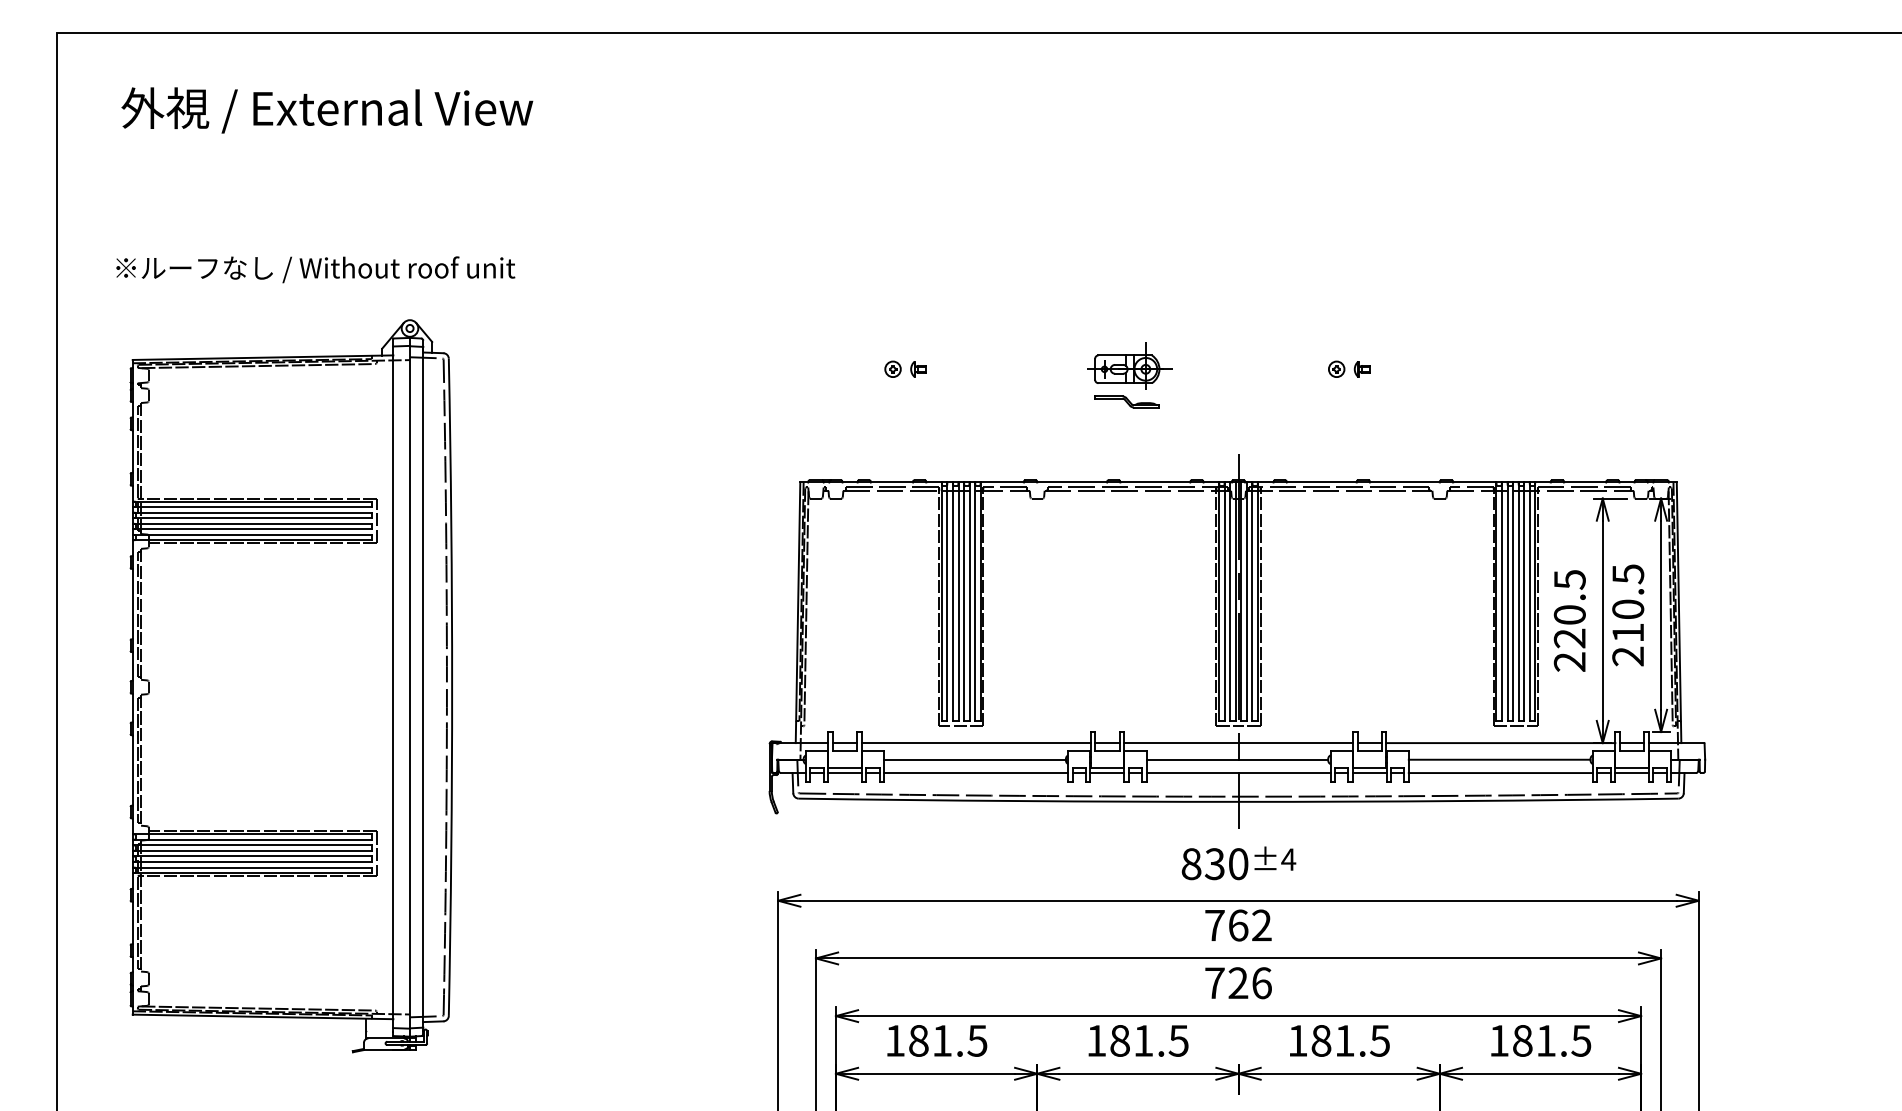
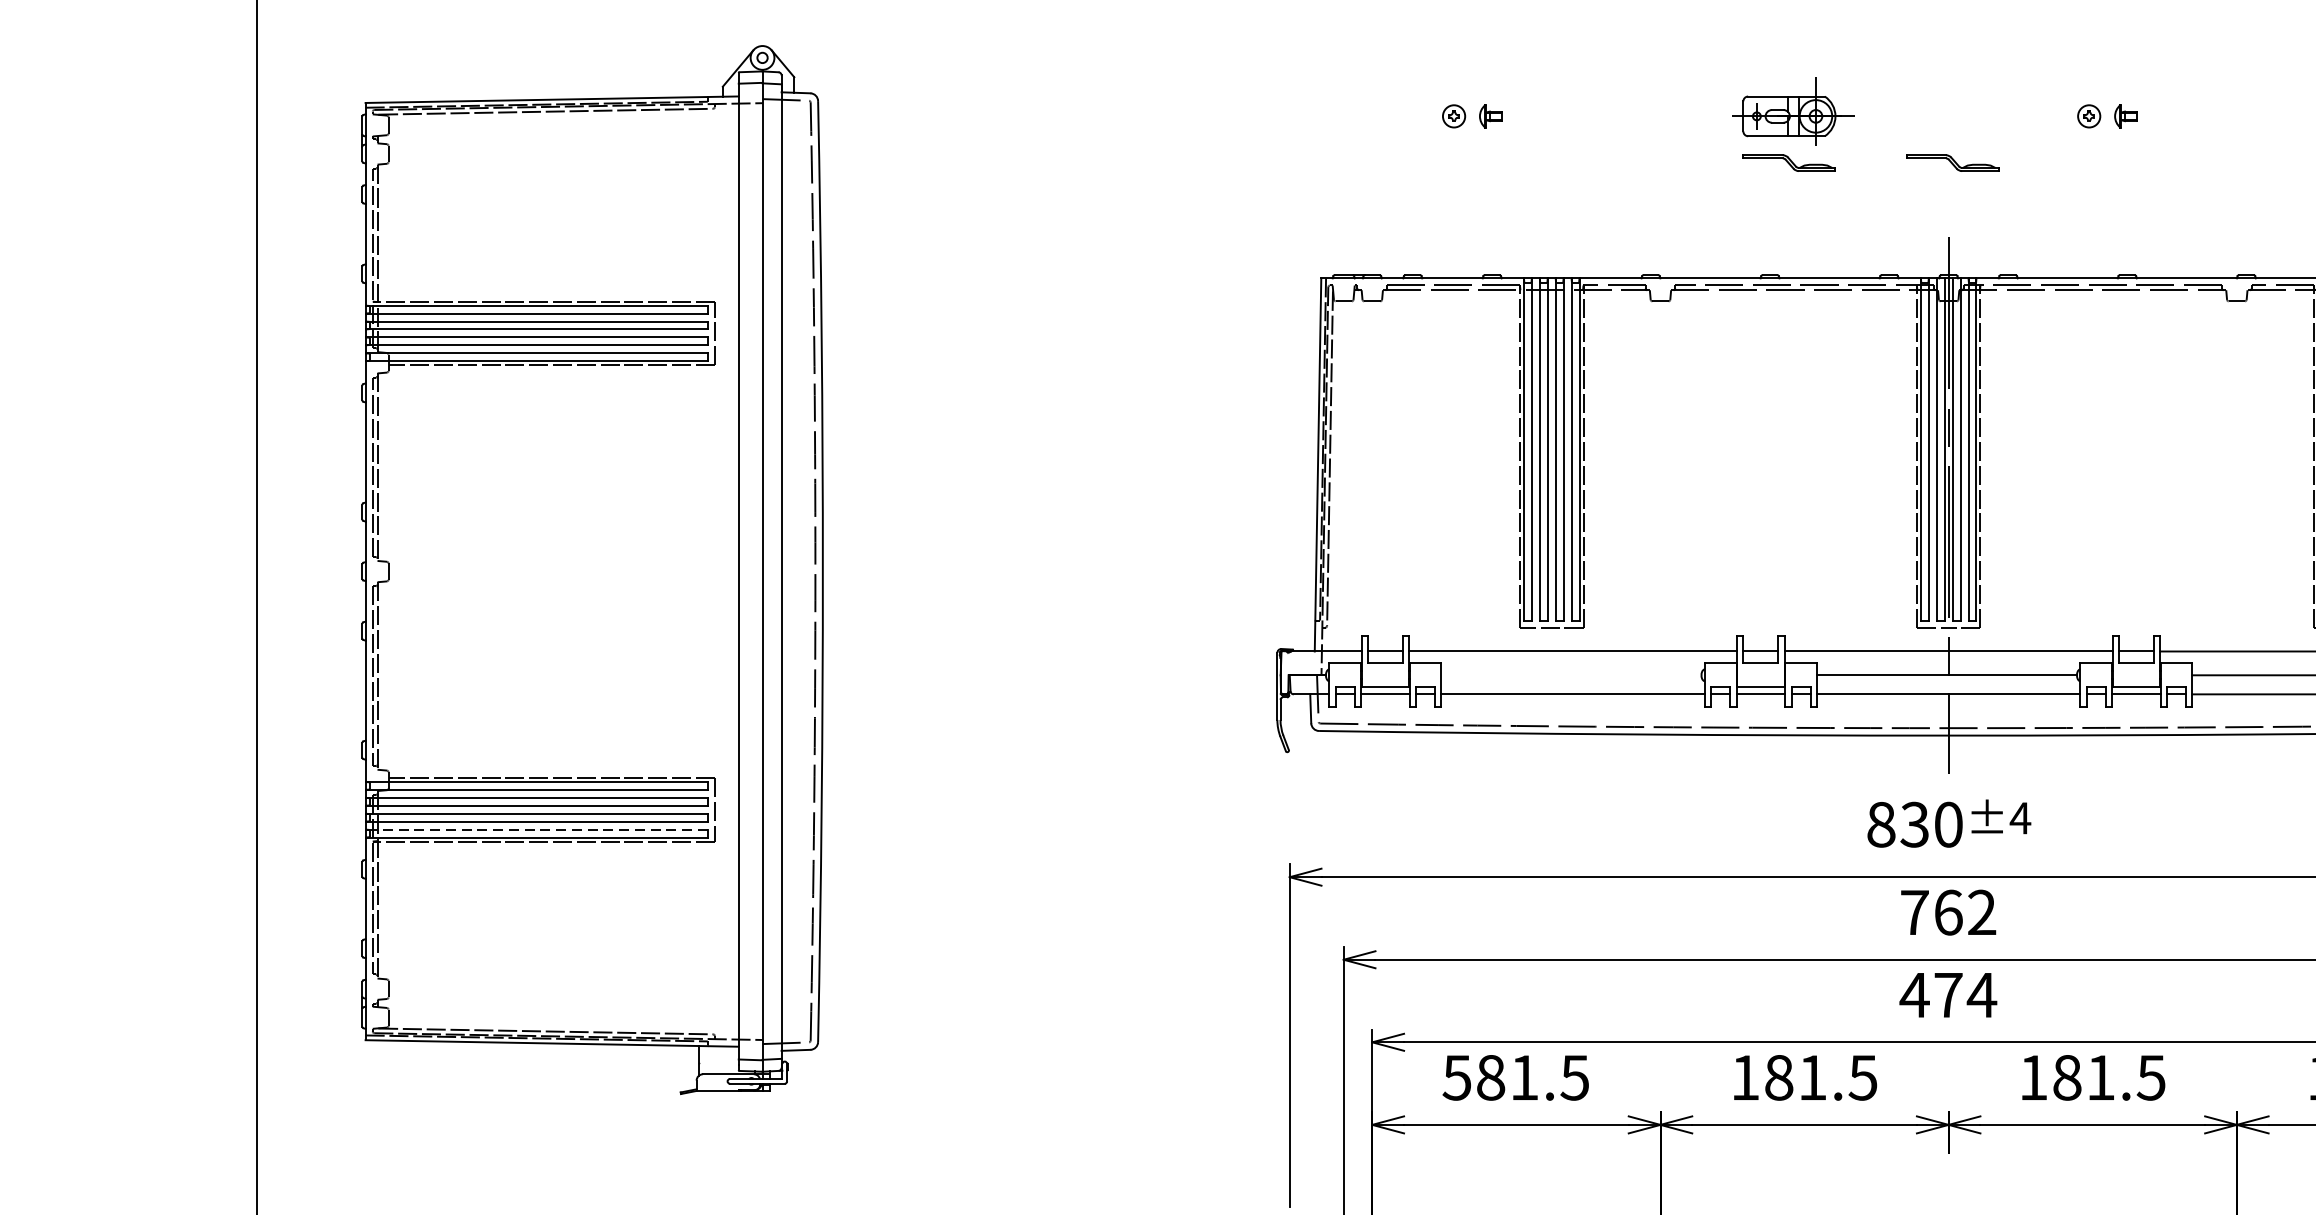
part: (1240, 401) -> (1951, 162), added
line: (974, 759) -> (1570, 674), removed
line: (252, 867) -> (537, 829), solid -> dashed
text: (1238, 983) -> (1948, 995), 726 -> 474
text: (894, 1040) -> (1456, 1077), 181.5 -> 581.5

